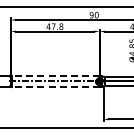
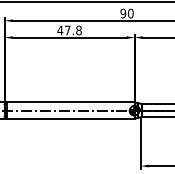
line: (55, 75) -> (70, 101), dashed -> solid
line: (55, 87) -> (70, 119), dashed -> solid

